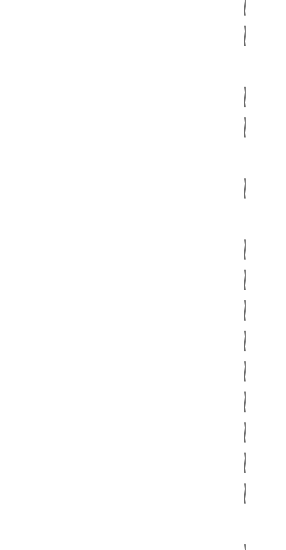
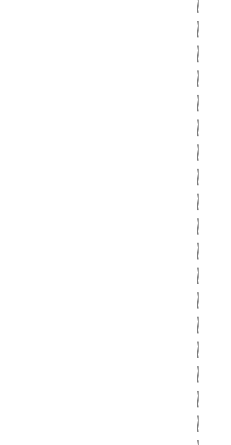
line: (244, 65) -> (197, 53), added
line: (244, 157) -> (197, 127), added
line: (244, 219) -> (197, 177), added
line: (244, 523) -> (197, 423), added

